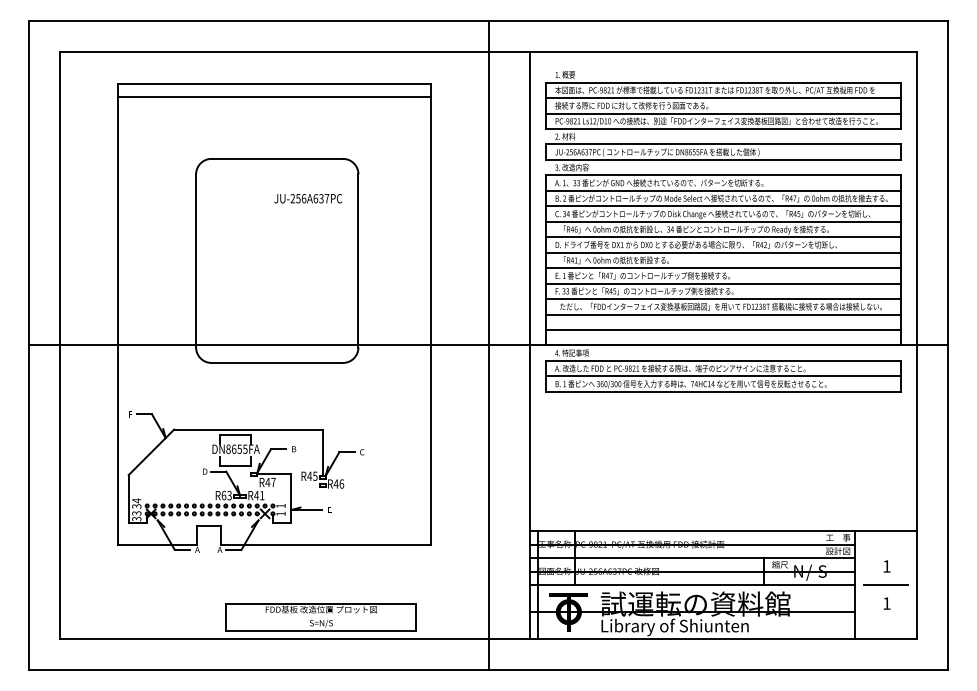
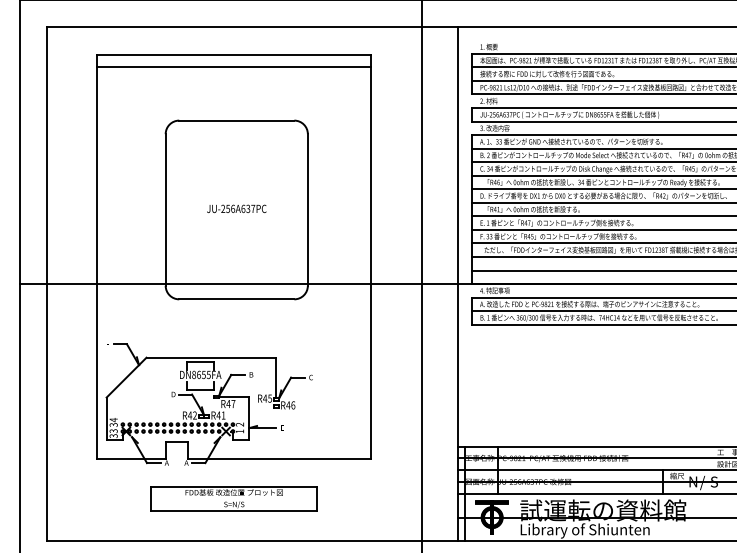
text: (308, 198) -> (236, 208), moved
text: (226, 495) -> (192, 415), R63 -> R42
text: (280, 505) -> (239, 424), 1 -> 2
part: (320, 617) -> (233, 499), moved

